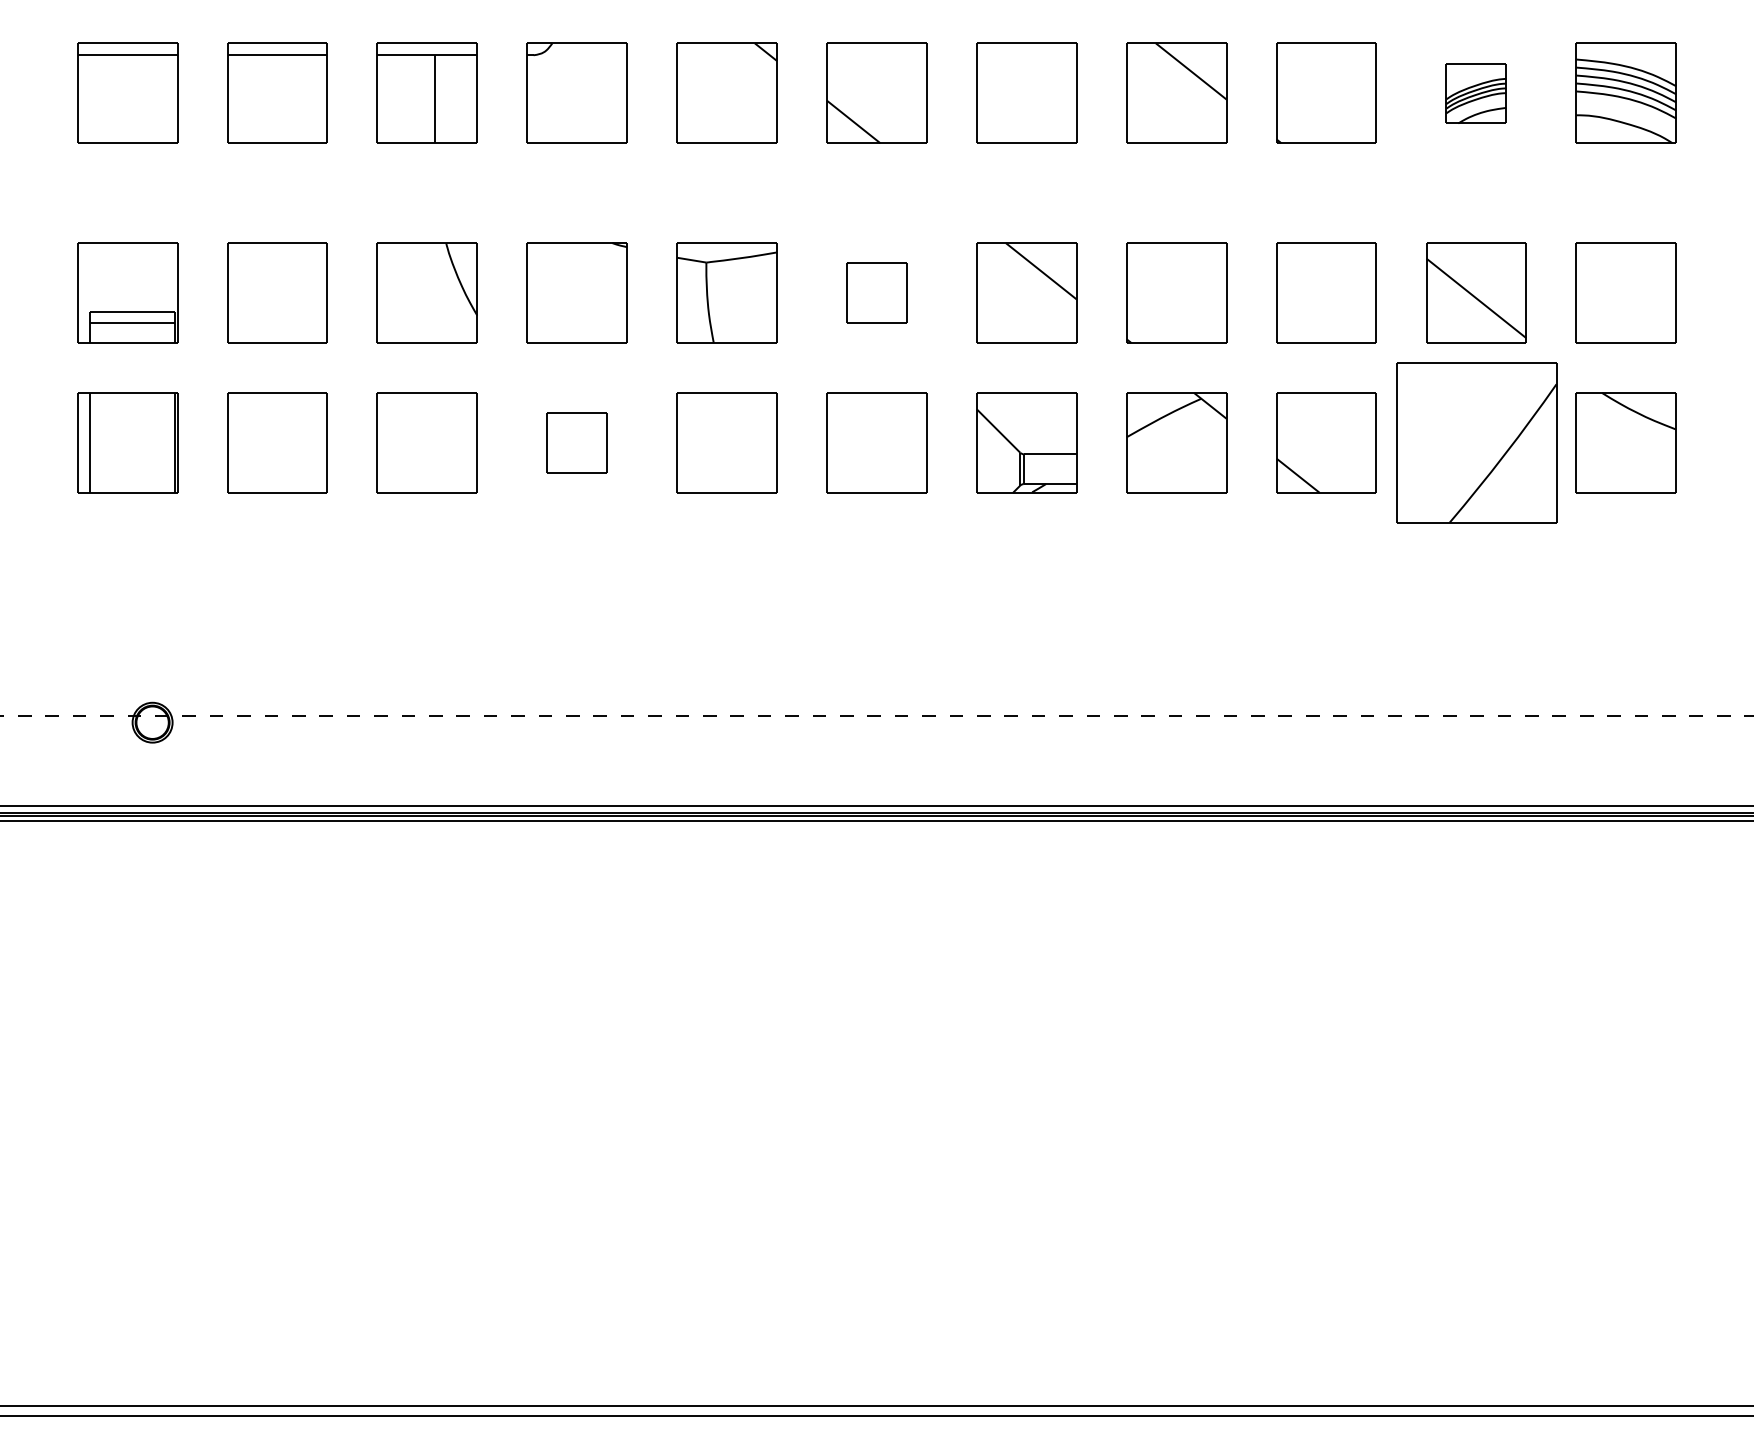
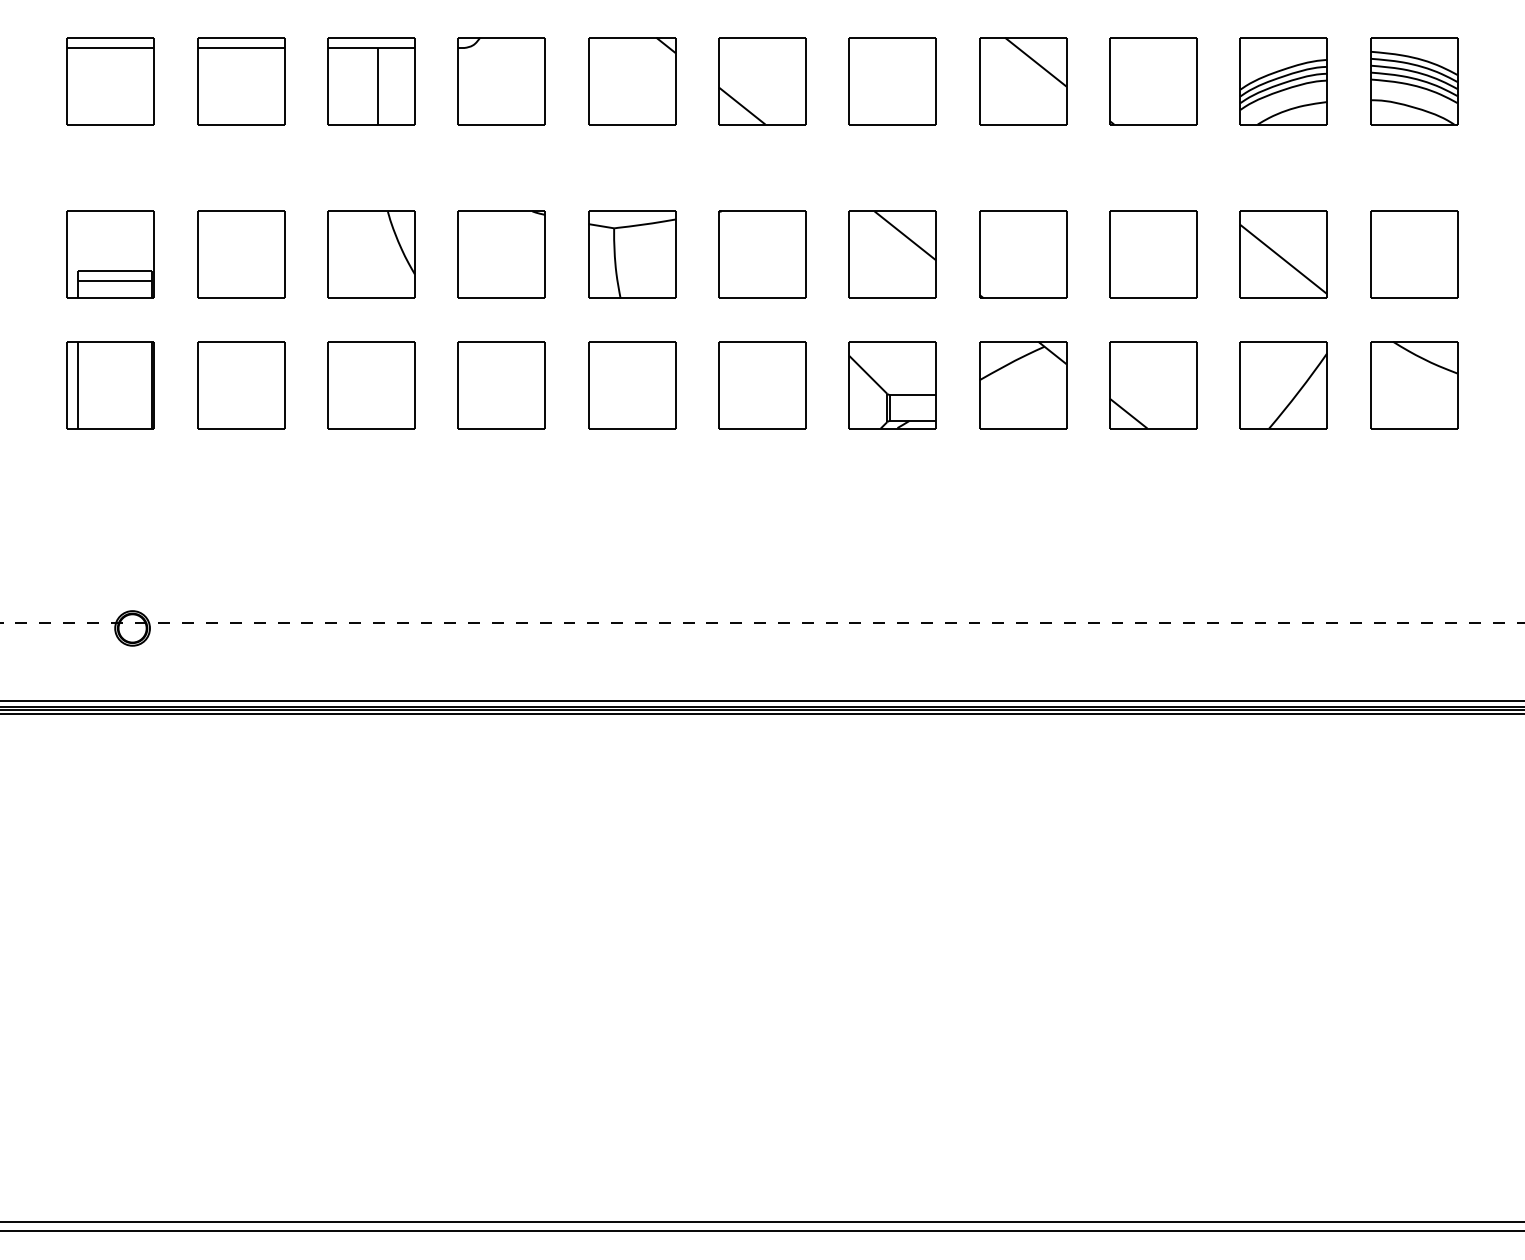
part: (1476, 93) -> (1283, 81), size x1.67
part: (877, 292) -> (762, 254), size x1.67
part: (576, 443) -> (501, 385), size x1.67
part: (1476, 443) -> (1283, 385), size x0.62

